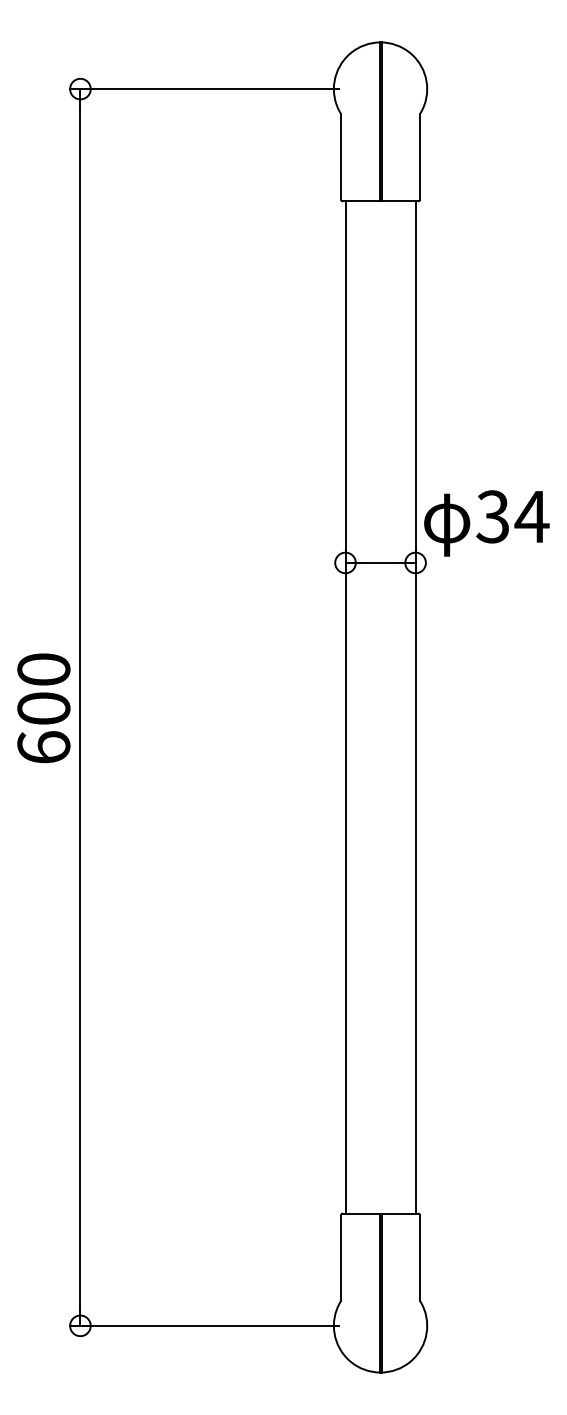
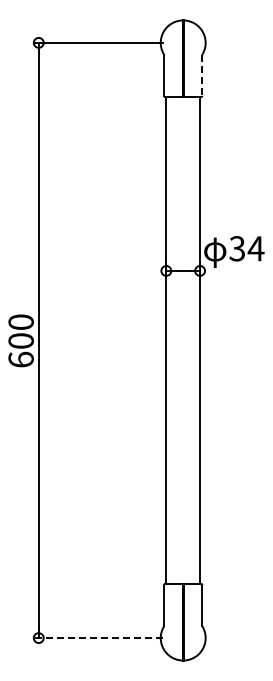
line: (420, 156) -> (202, 75), solid -> dashed
line: (204, 1326) -> (98, 638), solid -> dashed

